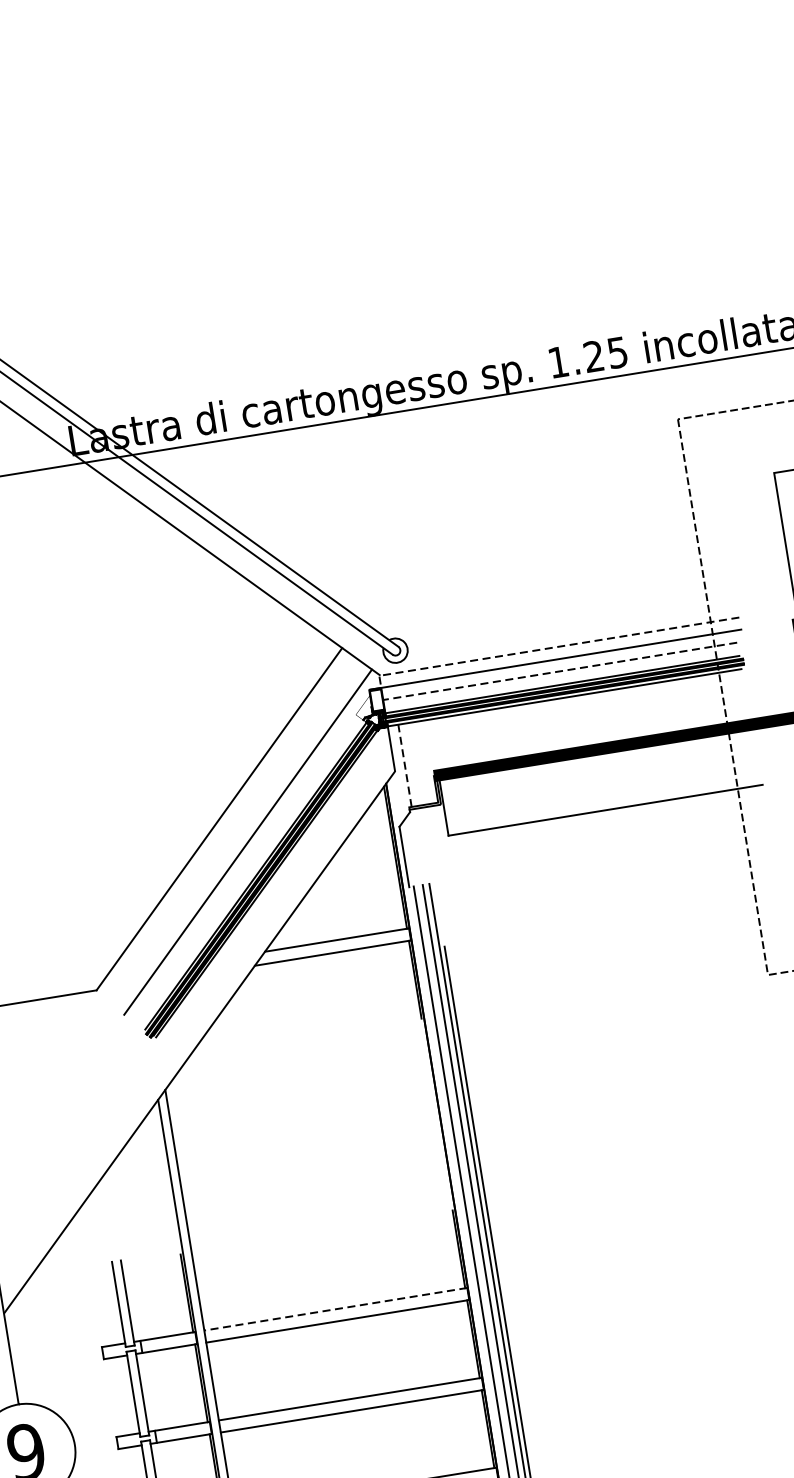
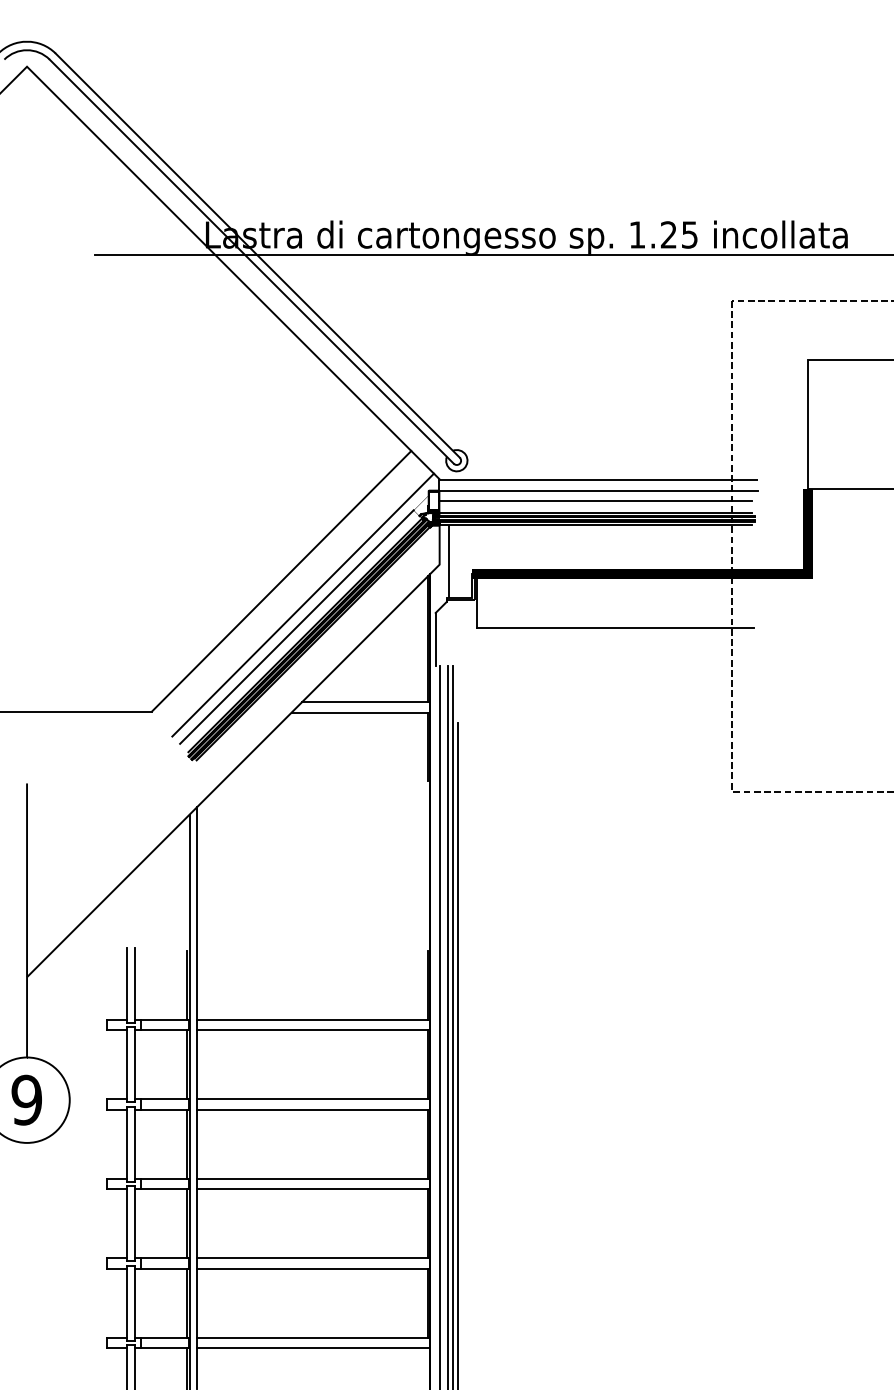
line: (552, 648) -> (592, 480), dashed -> solid
line: (559, 671) -> (595, 501), dashed -> solid
line: (404, 765) -> (448, 560), dashed -> solid
line: (244, 867) -> (296, 626), added
line: (335, 1308) -> (313, 1019), dashed -> solid

